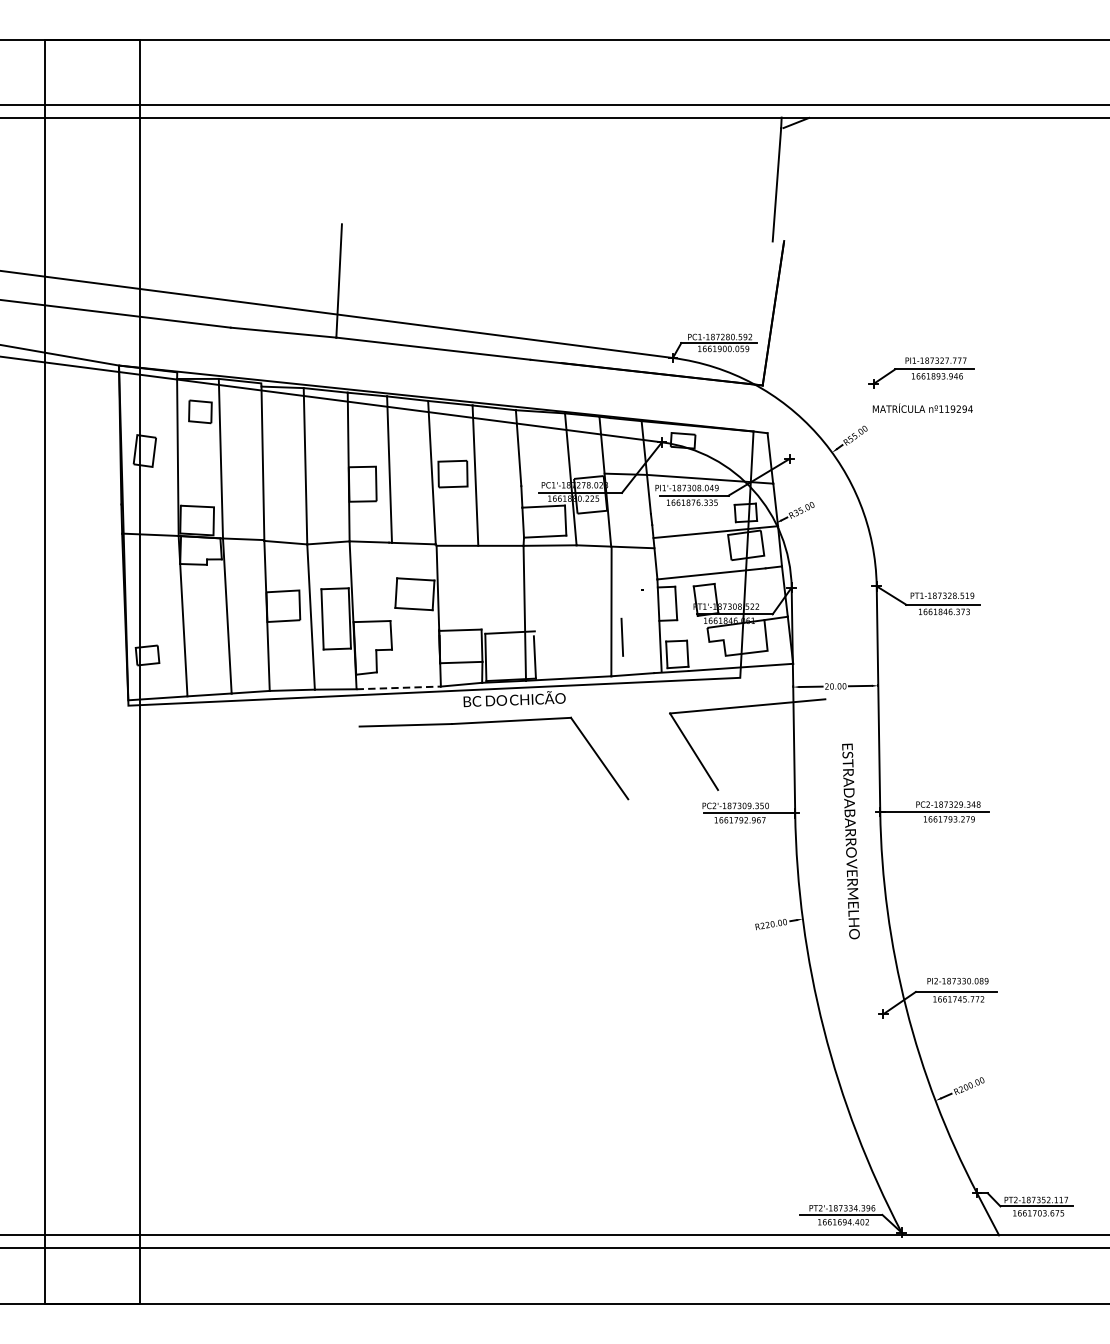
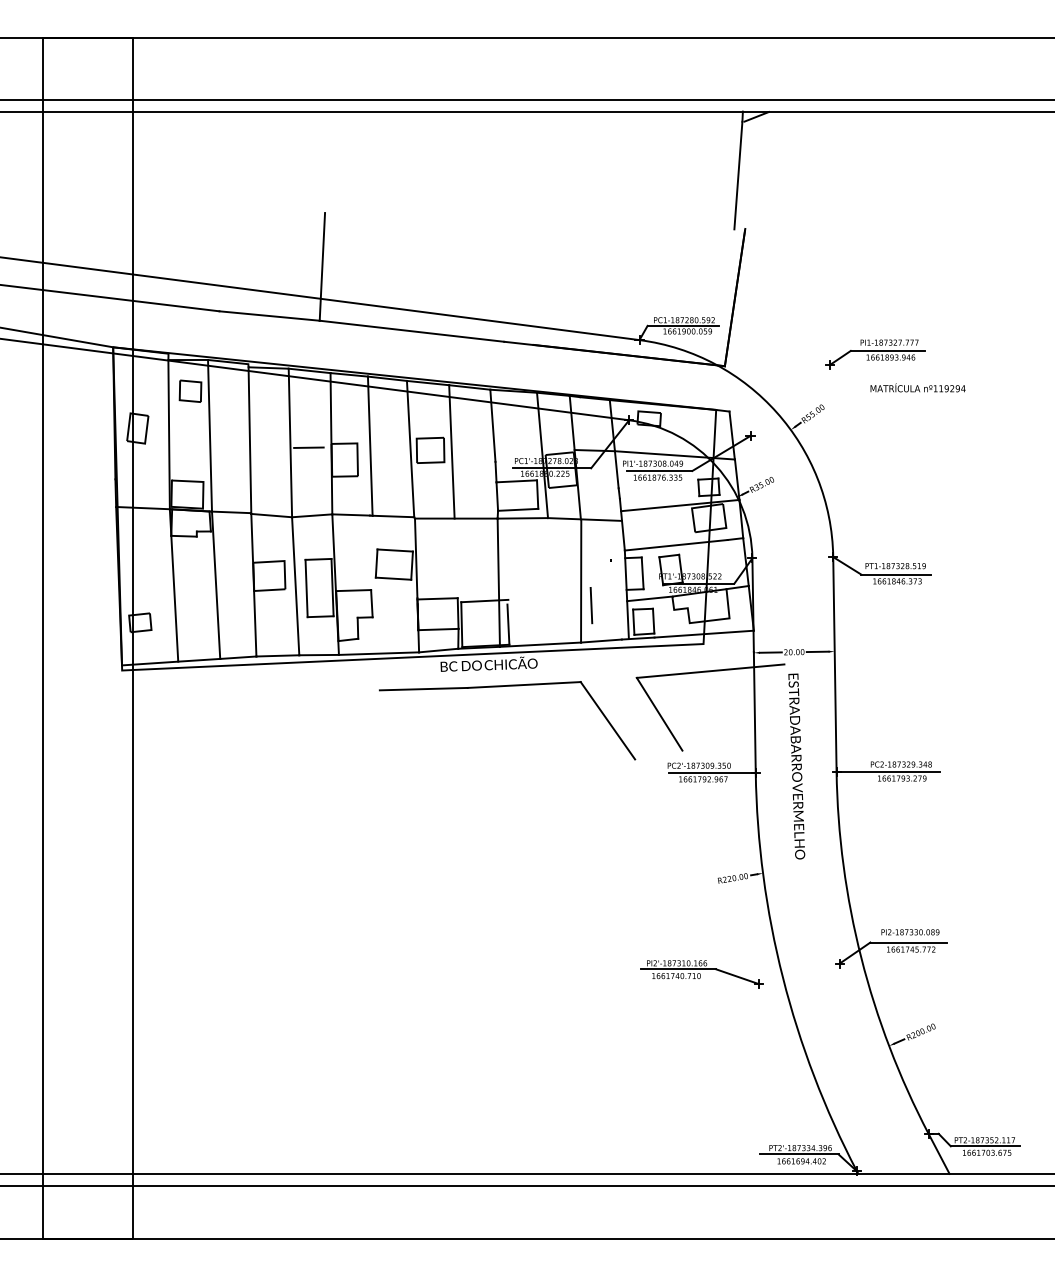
text: (922, 407) -> (917, 387), moved
line: (324, 471) -> (308, 447), added
line: (683, 629) -> (649, 598), added
line: (399, 687) -> (379, 653), dashed -> solid
part: (487, 723) -> (501, 687), moved
text: (850, 841) -> (796, 766), moved
part: (738, 1025) -> (701, 974), added

